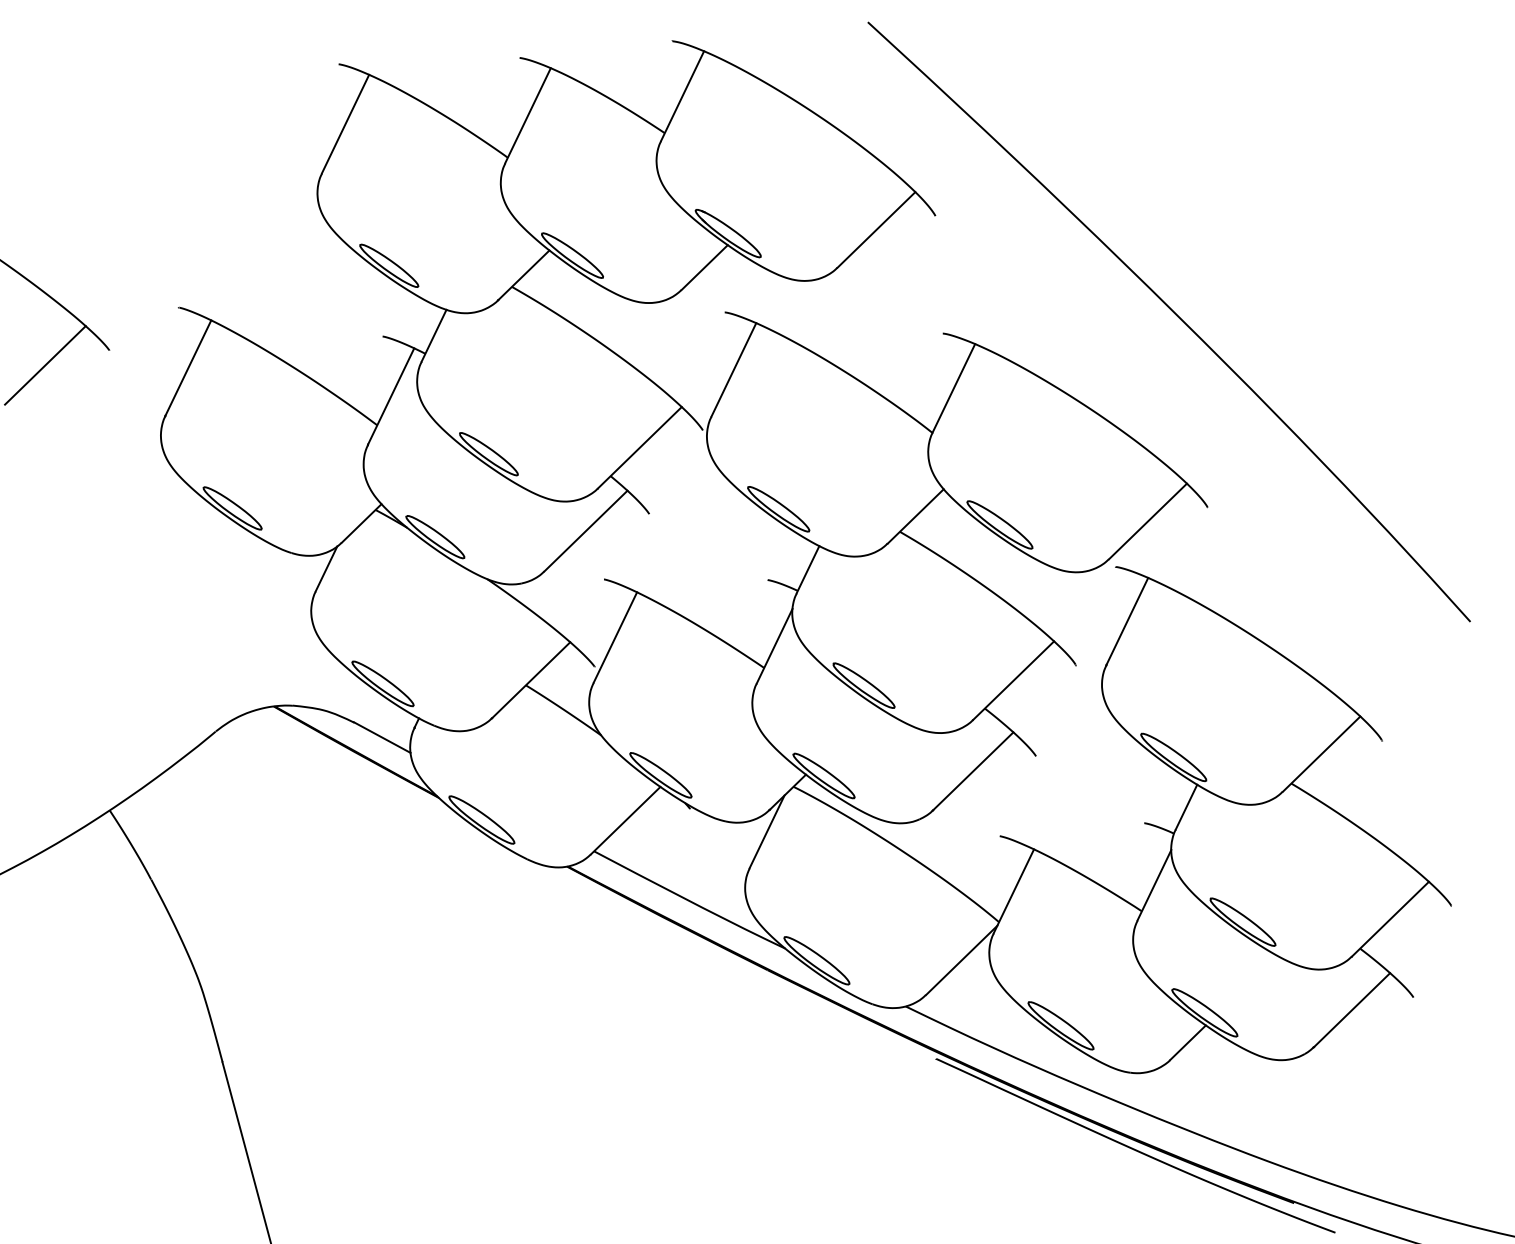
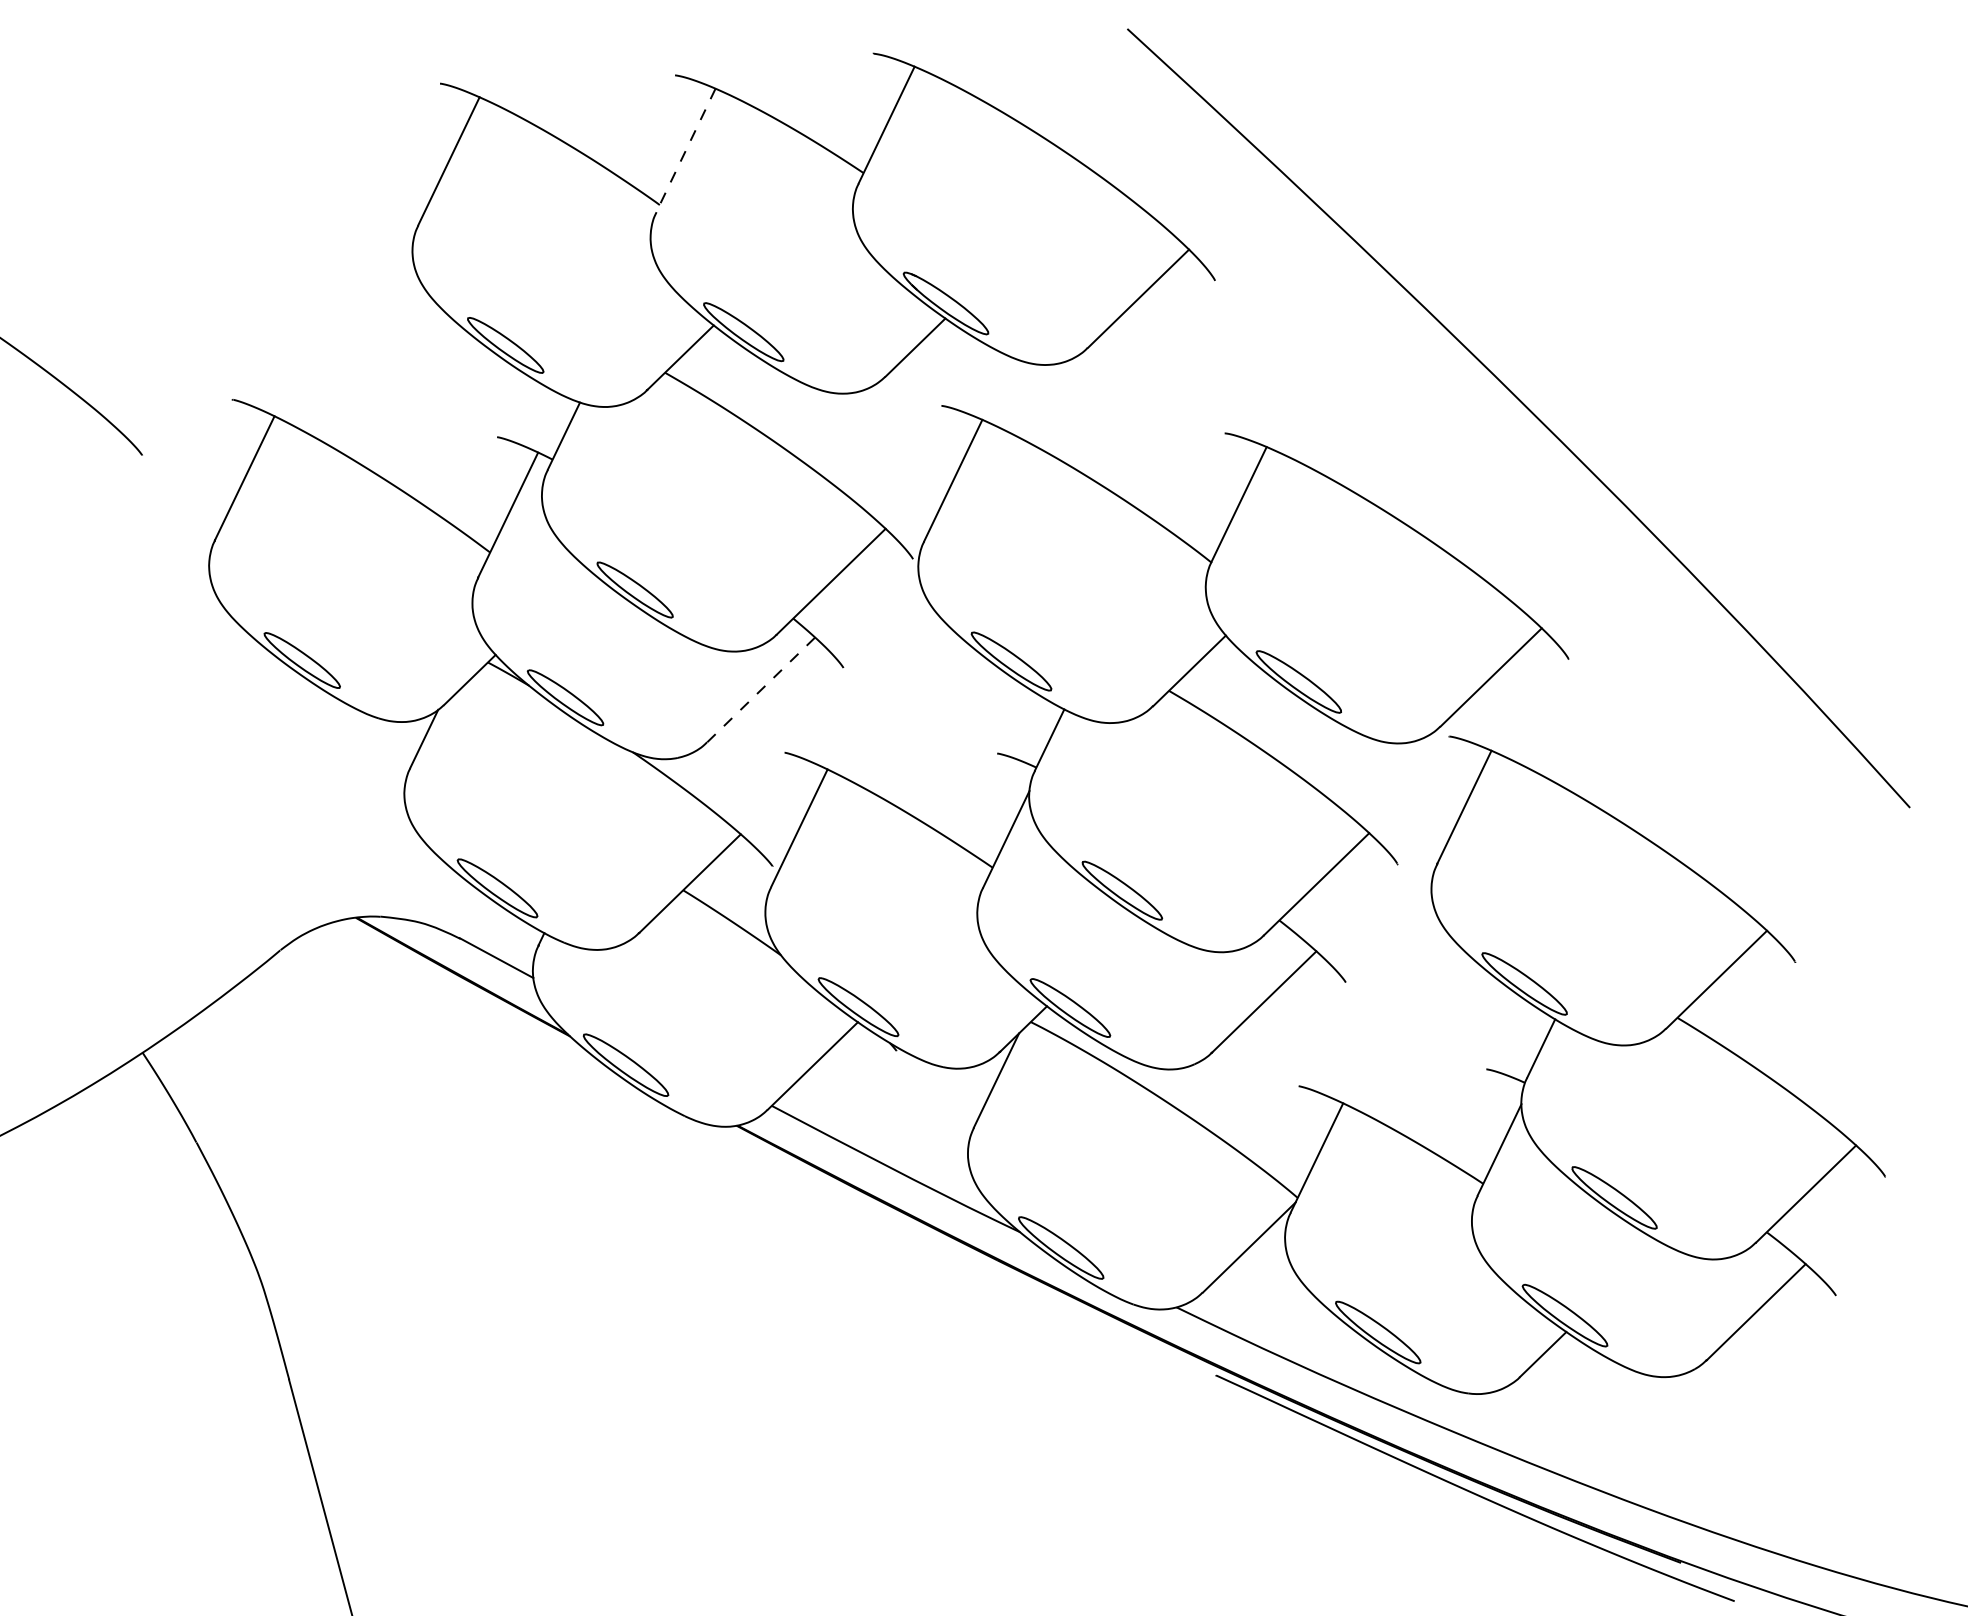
line: (527, 115) -> (685, 150), solid -> dashed
line: (44, 365) -> (58, 474), removed
line: (586, 530) -> (761, 689), solid -> dashed

